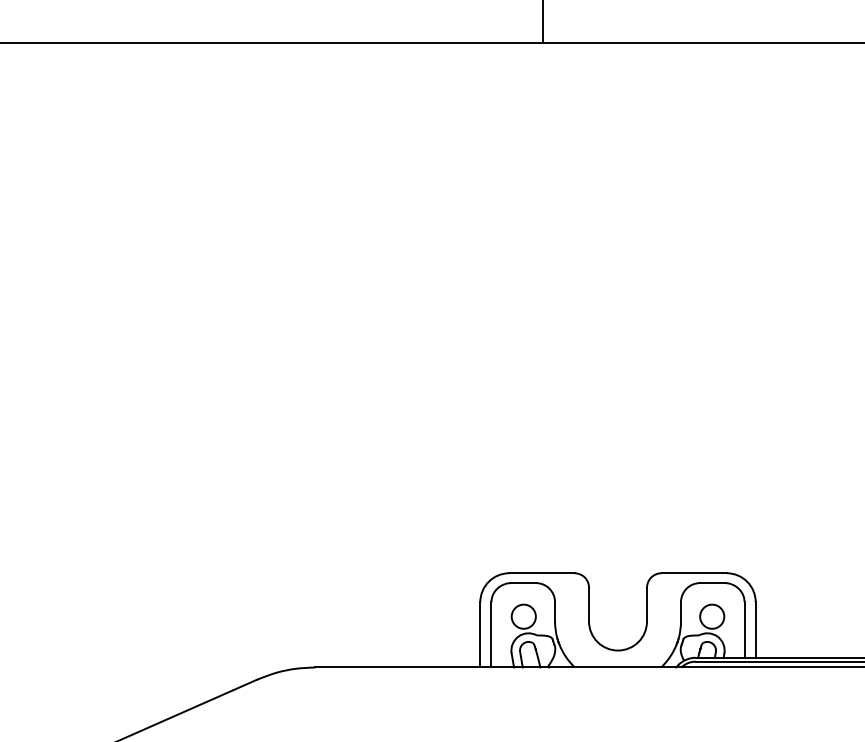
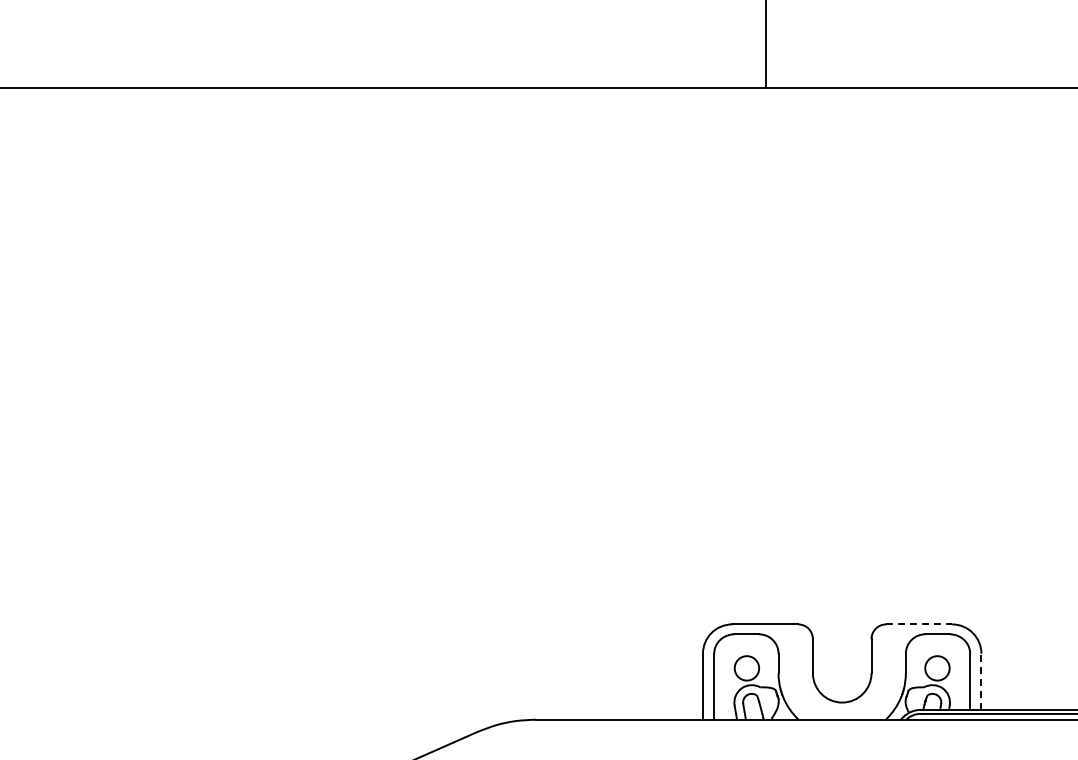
line: (694, 573) -> (919, 624), solid -> dashed
line: (755, 629) -> (981, 681), solid -> dashed

